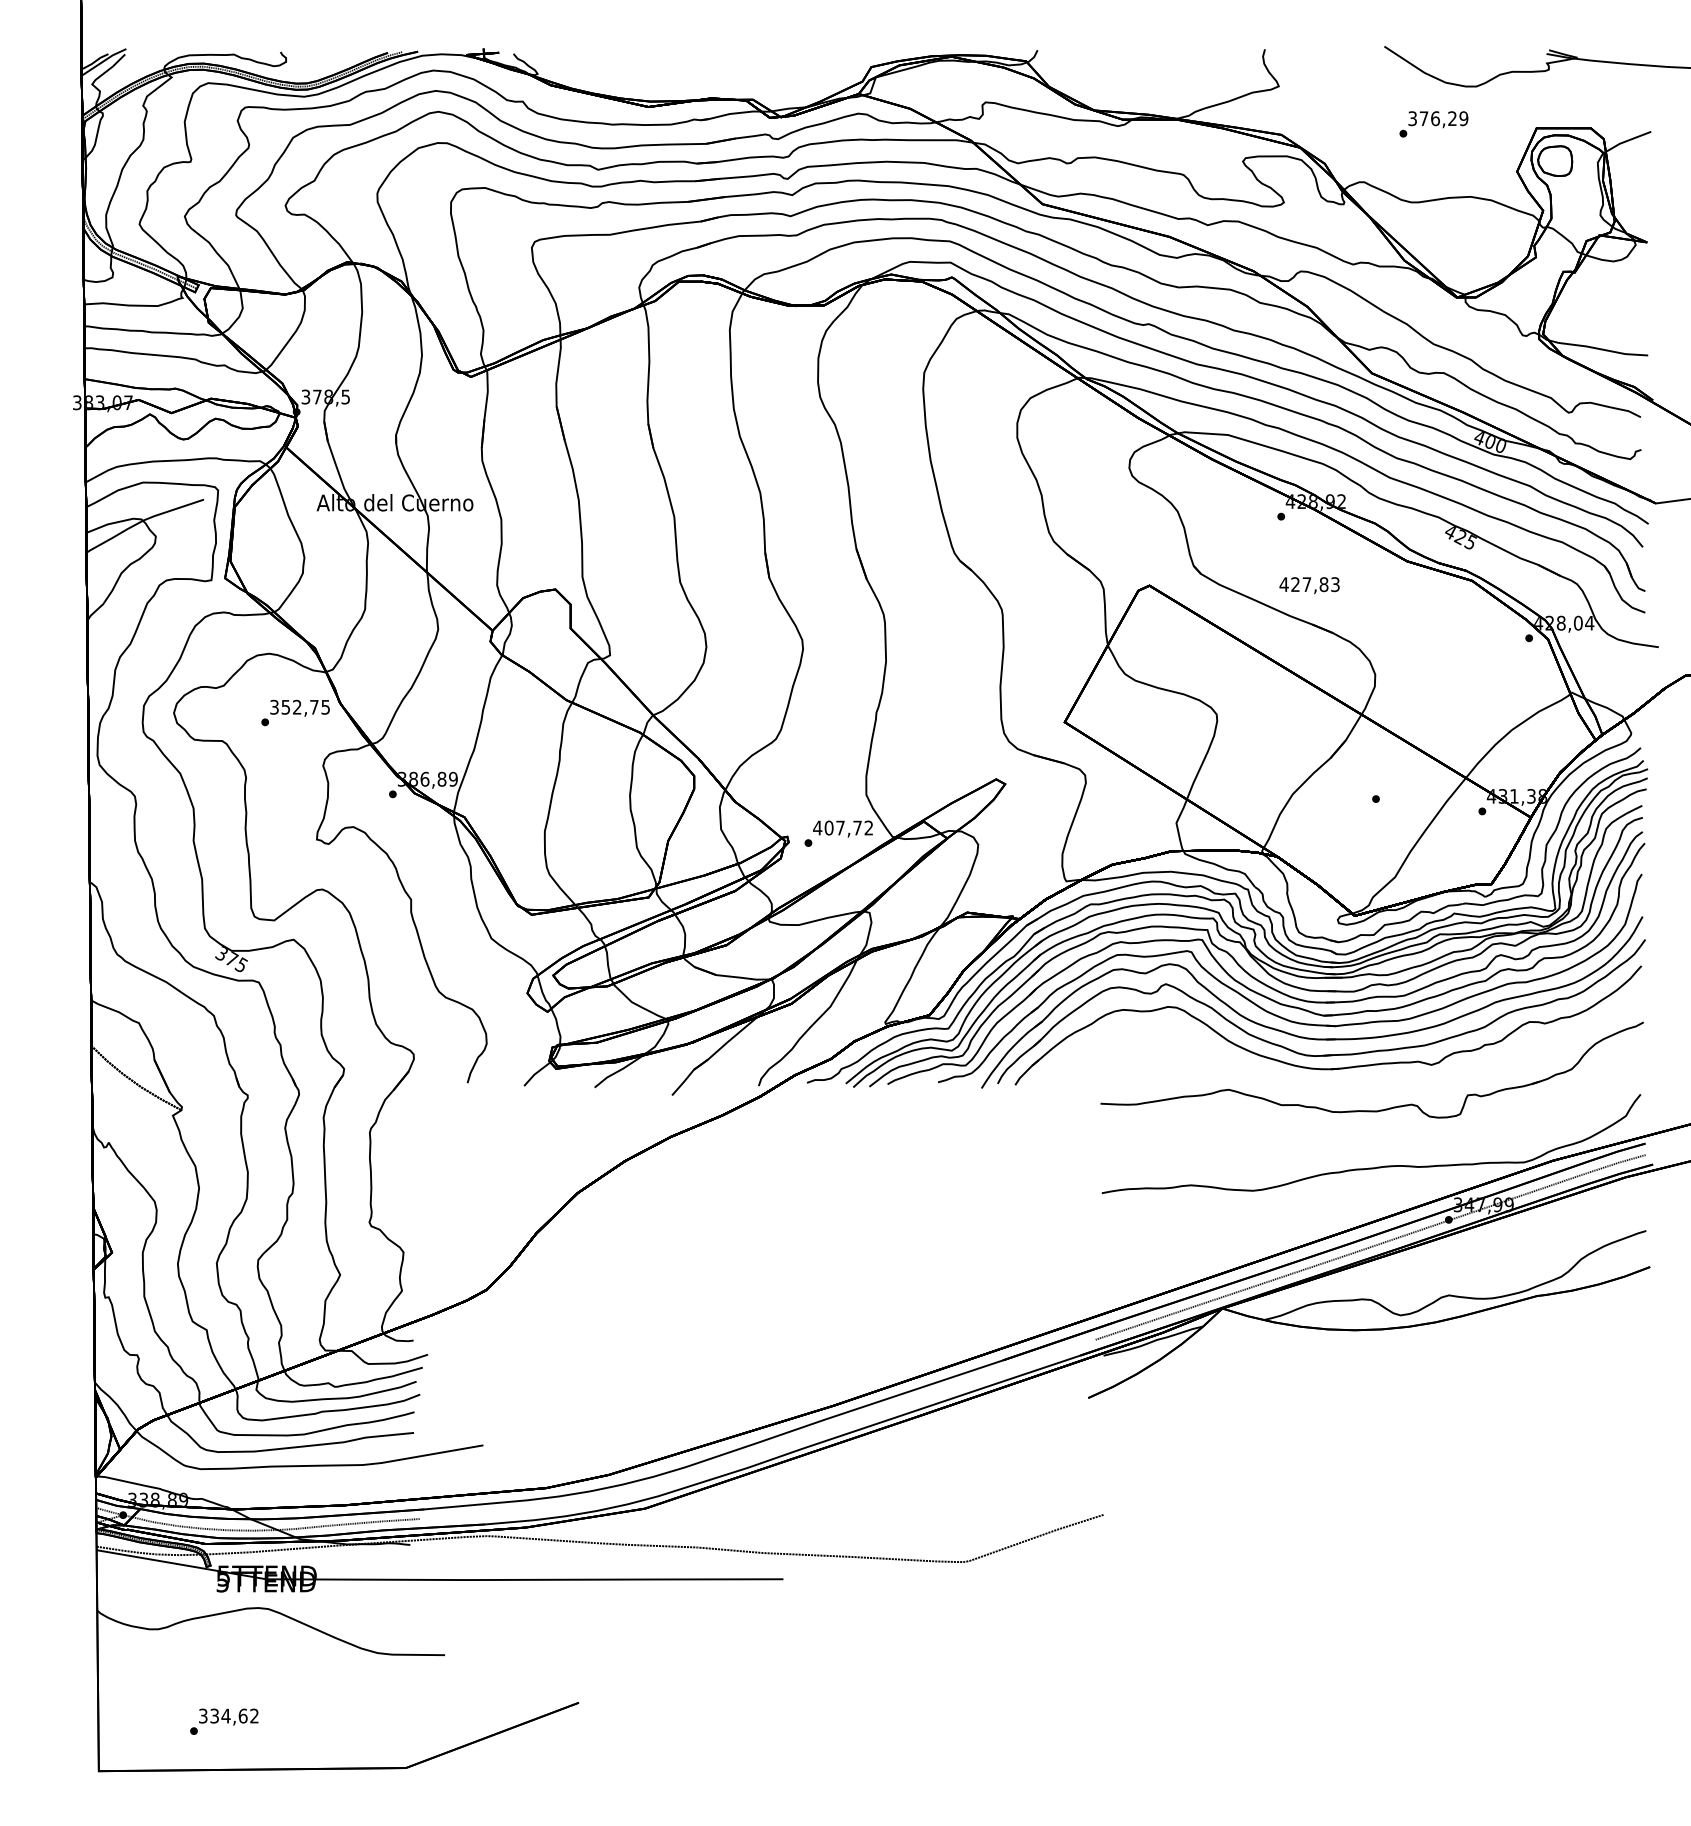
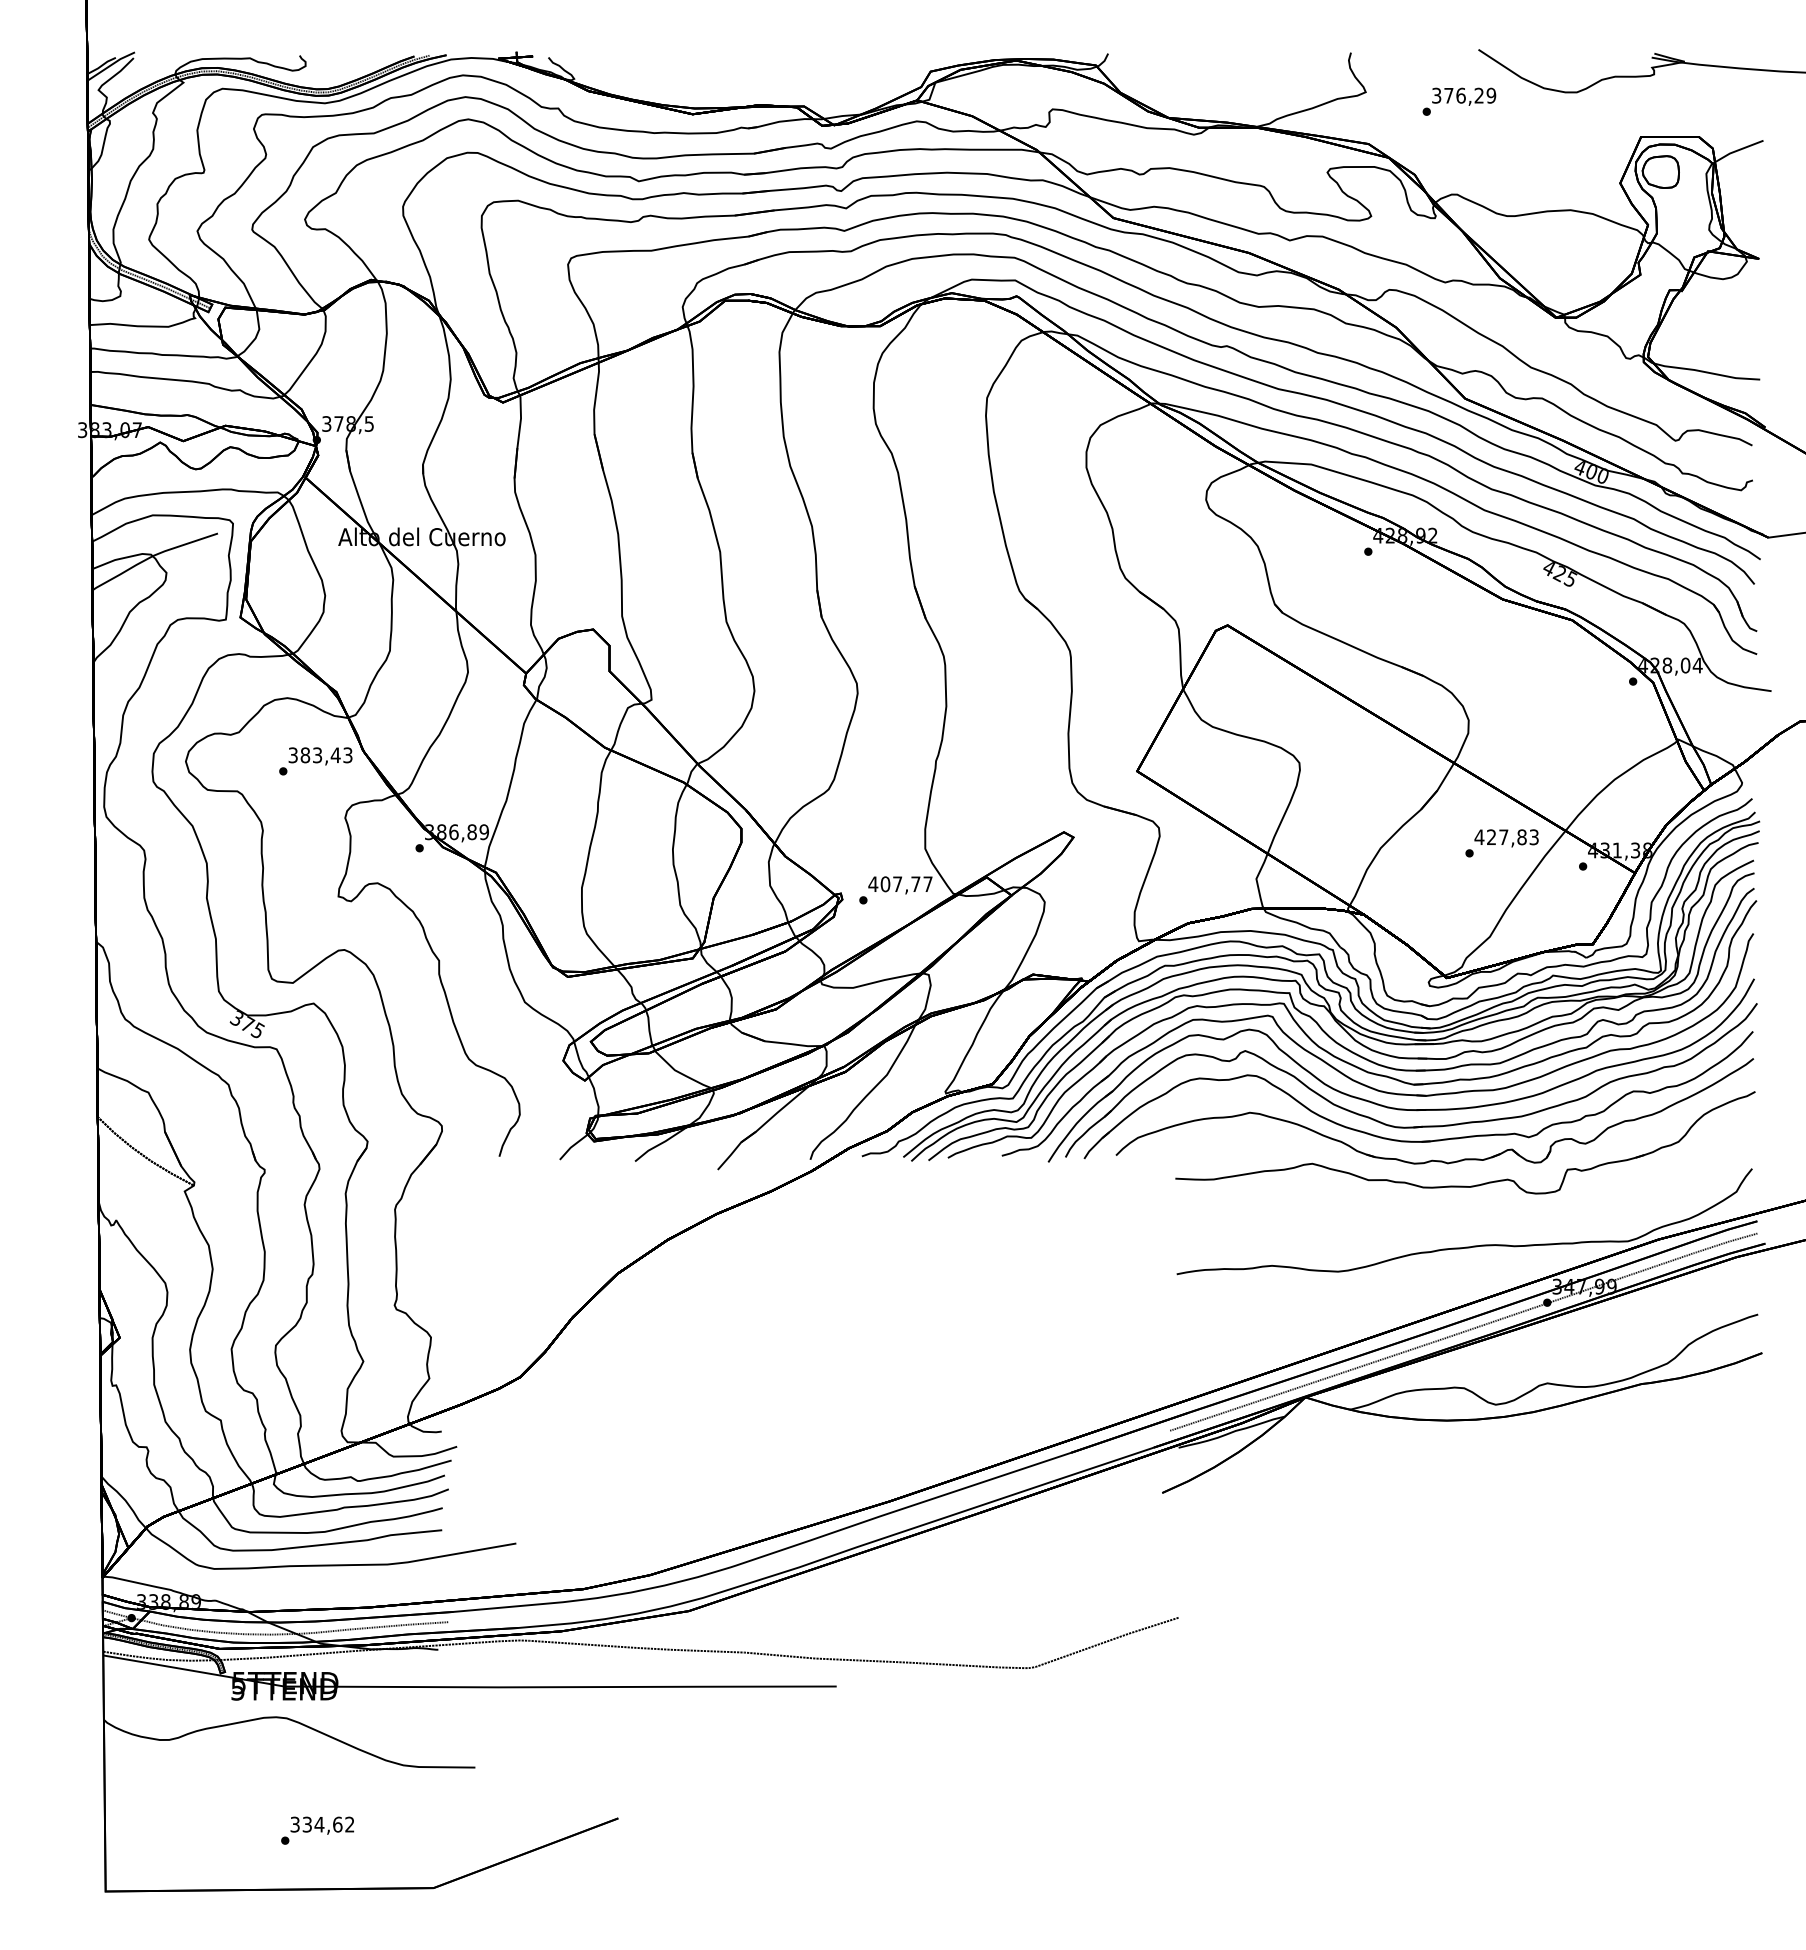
text: (1434, 124) -> (1459, 101), moved
text: (1309, 585) -> (1506, 838), moved
text: (305, 707) -> (326, 755), 352,75 -> 383,43
text: (868, 827) -> (927, 883), 407,72 -> 407,77
part: (1341, 1085) -> (1432, 1159), added
text: (224, 1721) -> (317, 1830), moved

